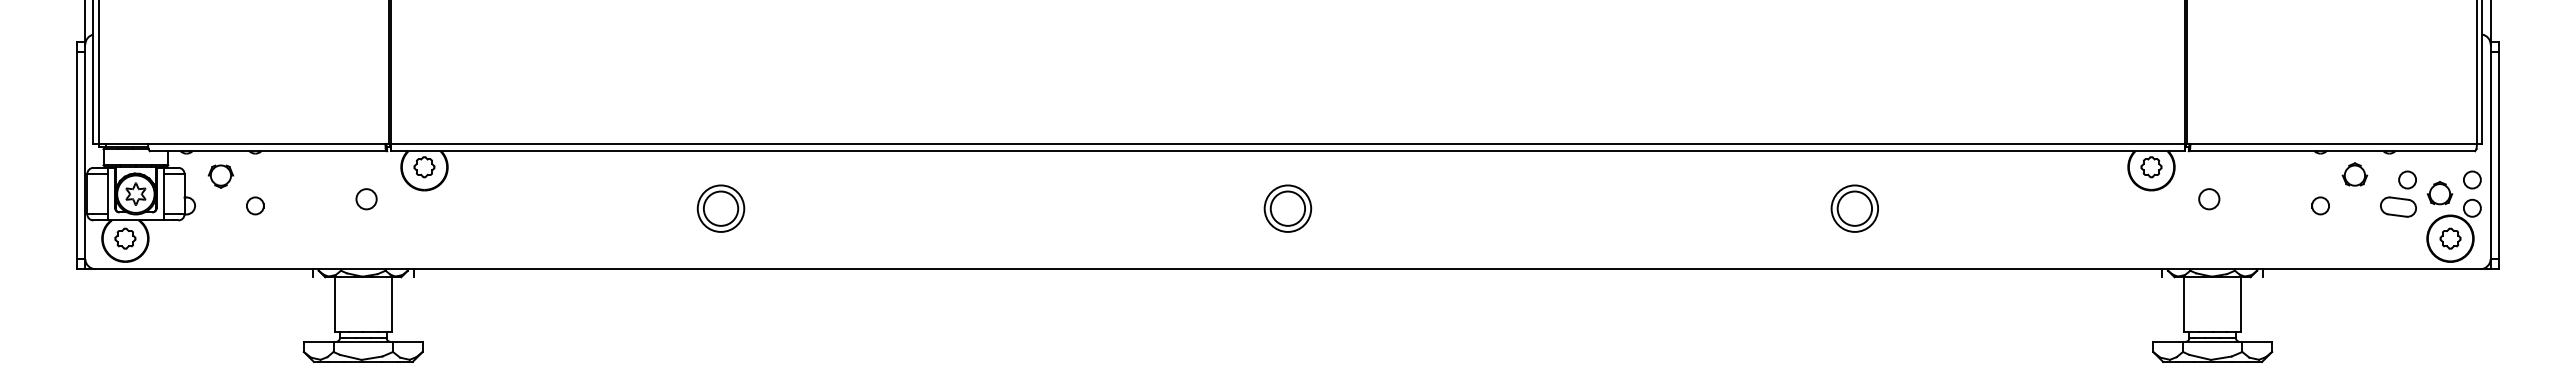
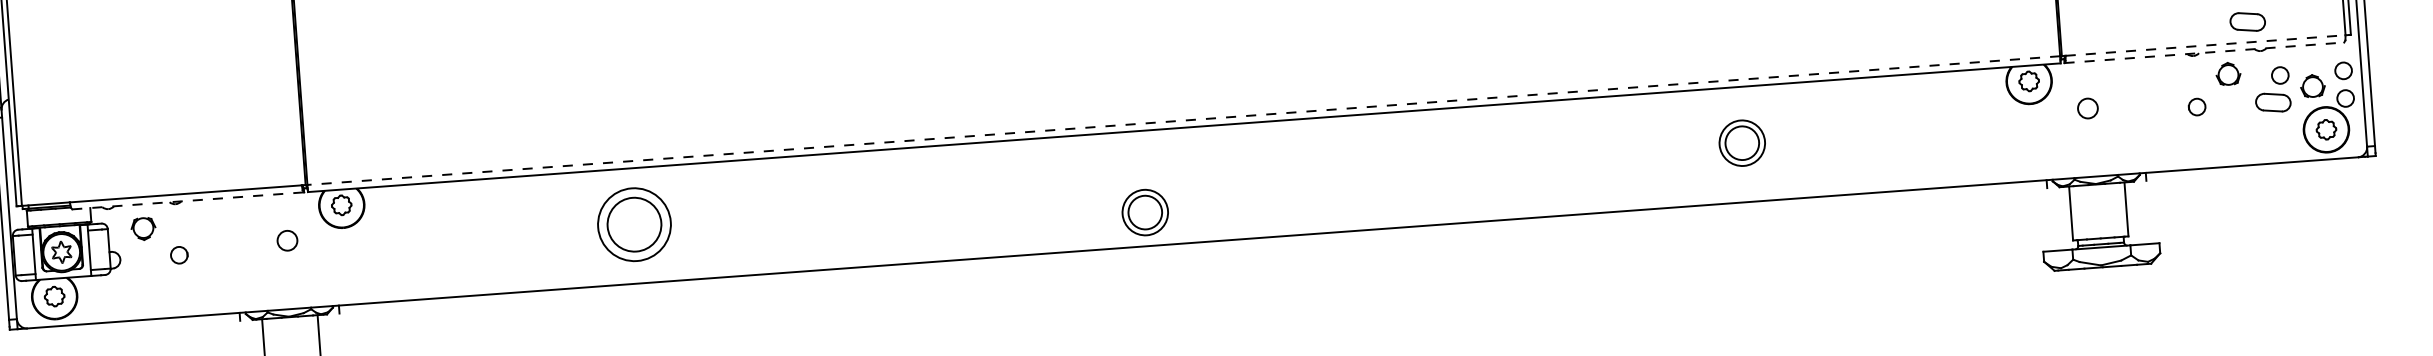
part: (2378, 122) -> (2247, 21), added
line: (1288, 143) -> (1184, 120), solid -> dashed
line: (2334, 143) -> (2206, 45), solid -> dashed
line: (268, 151) -> (188, 201), solid -> dashed
line: (2332, 151) -> (2204, 53), solid -> dashed
part: (720, 208) -> (633, 224), size x1.6
part: (1287, 208) -> (1144, 212), moved

